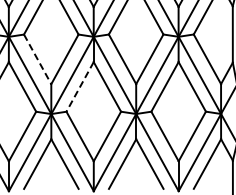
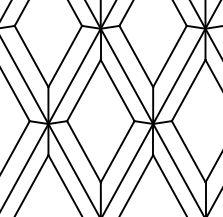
line: (37, 59) -> (31, 56), dashed -> solid
line: (79, 87) -> (83, 91), dashed -> solid

